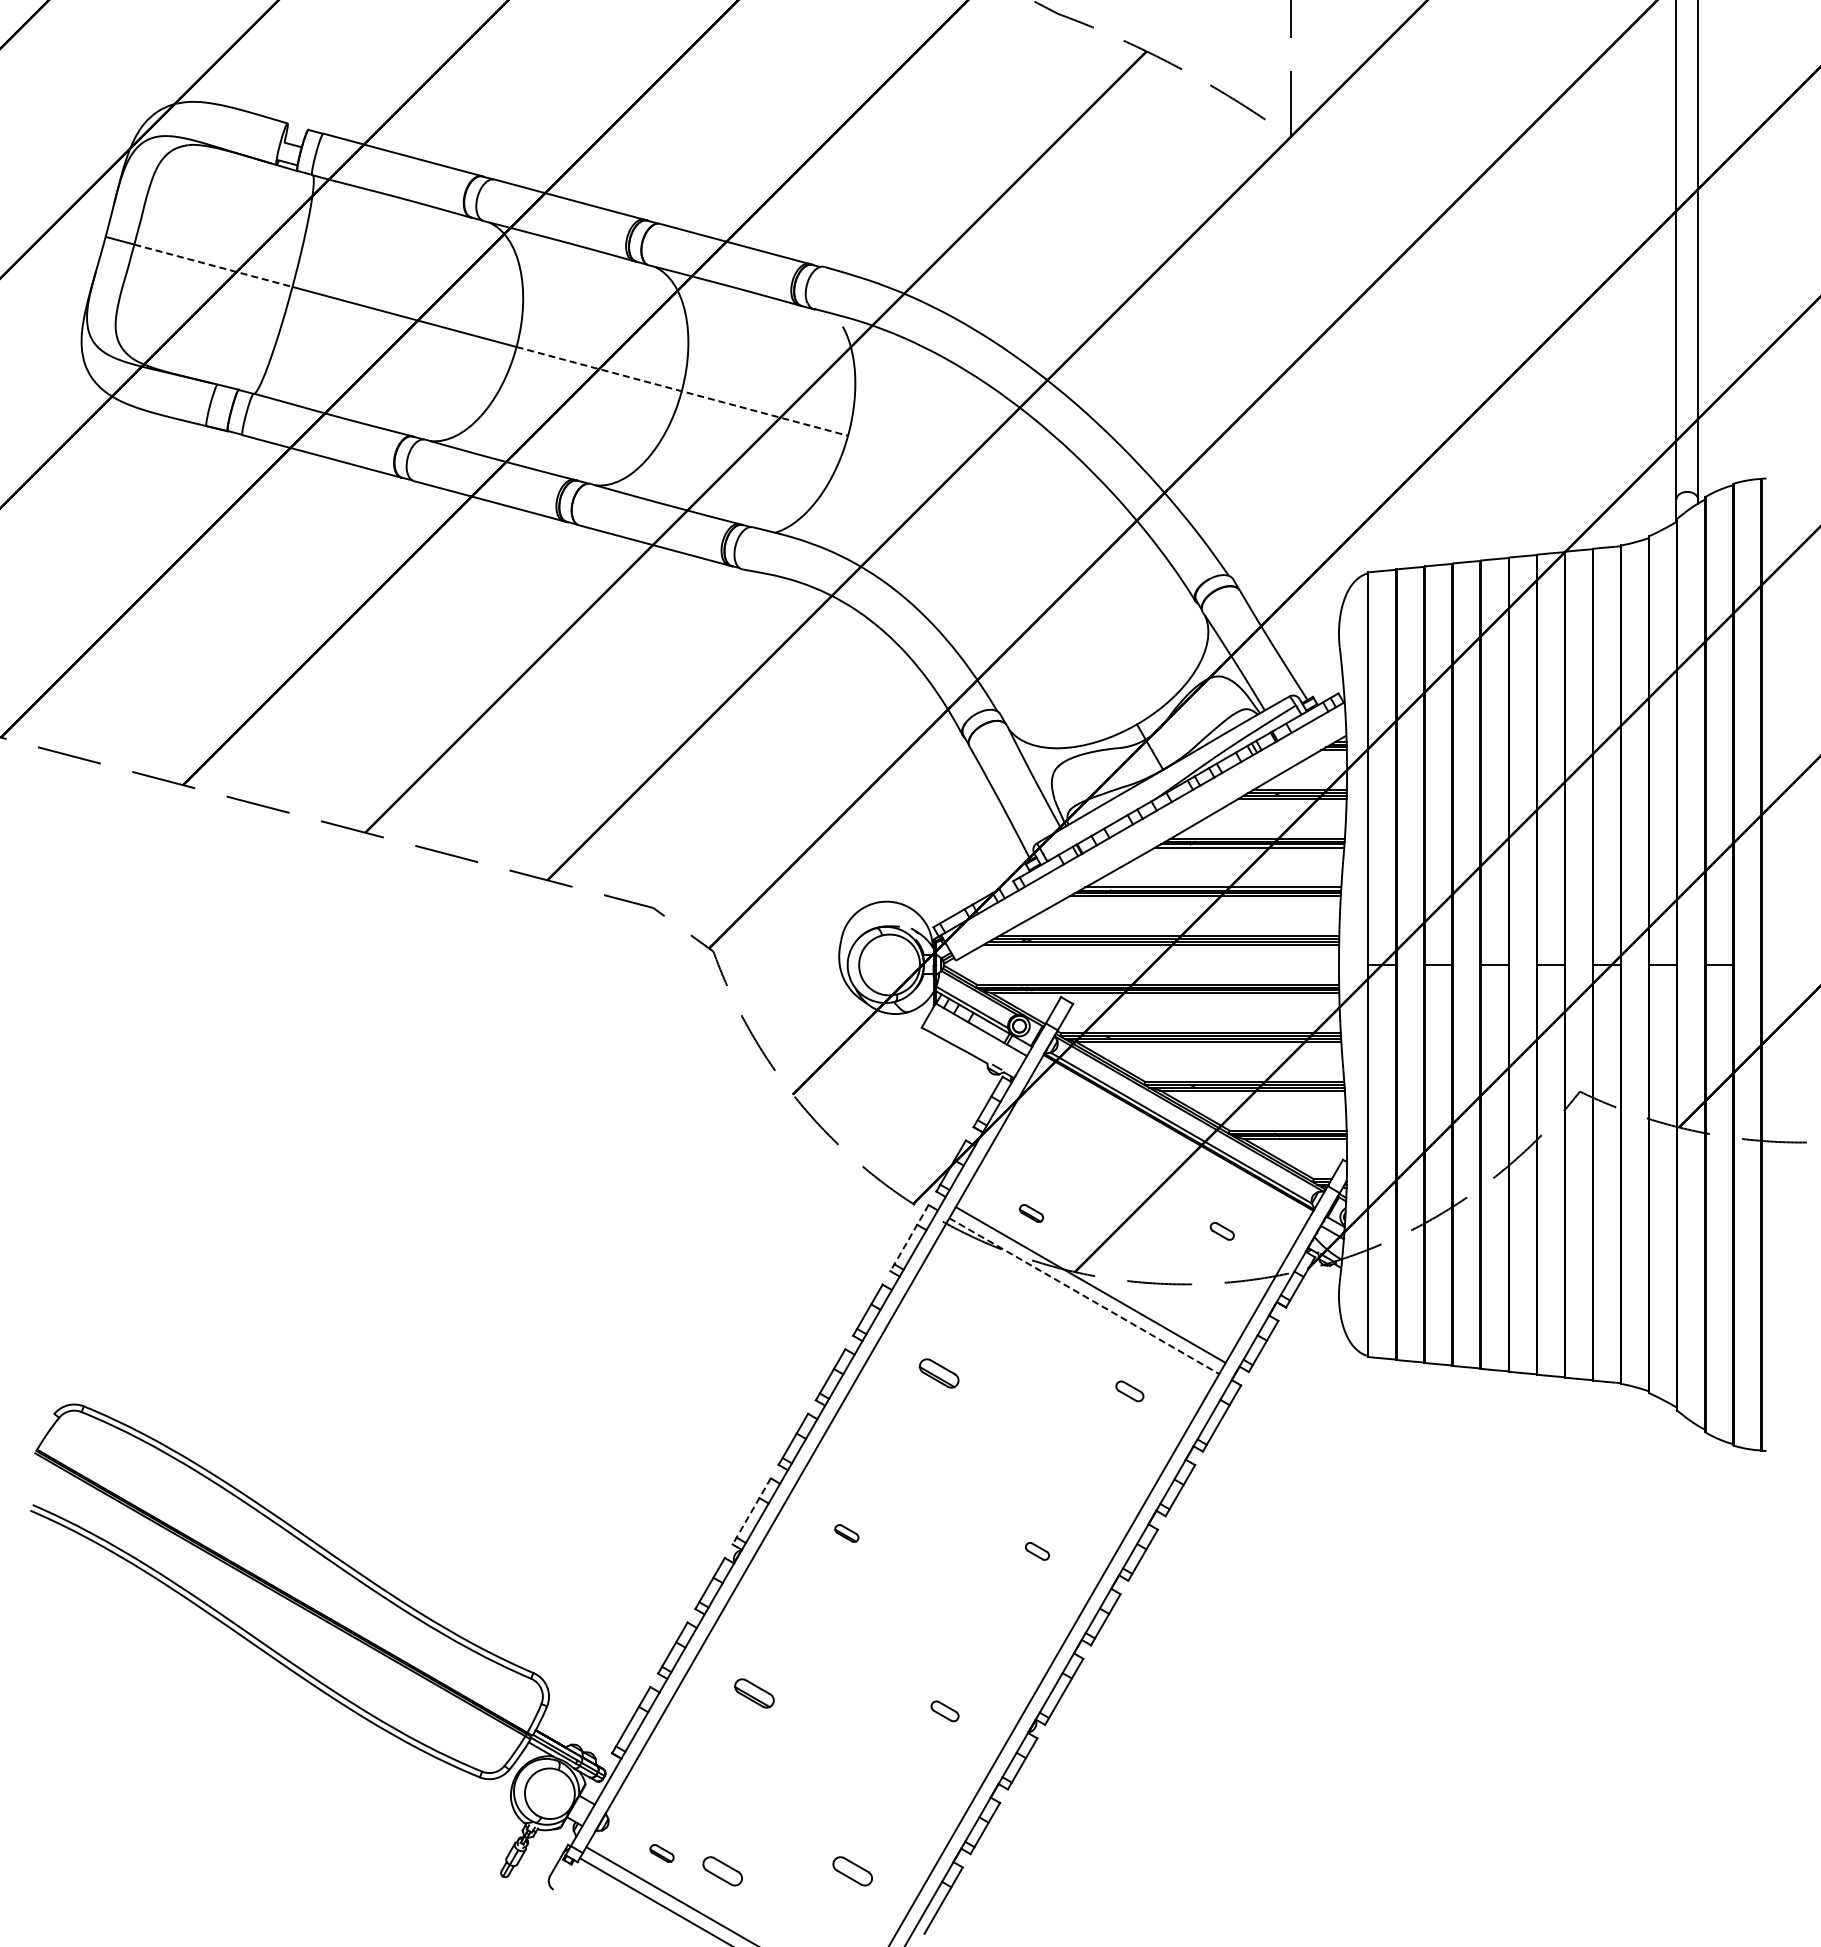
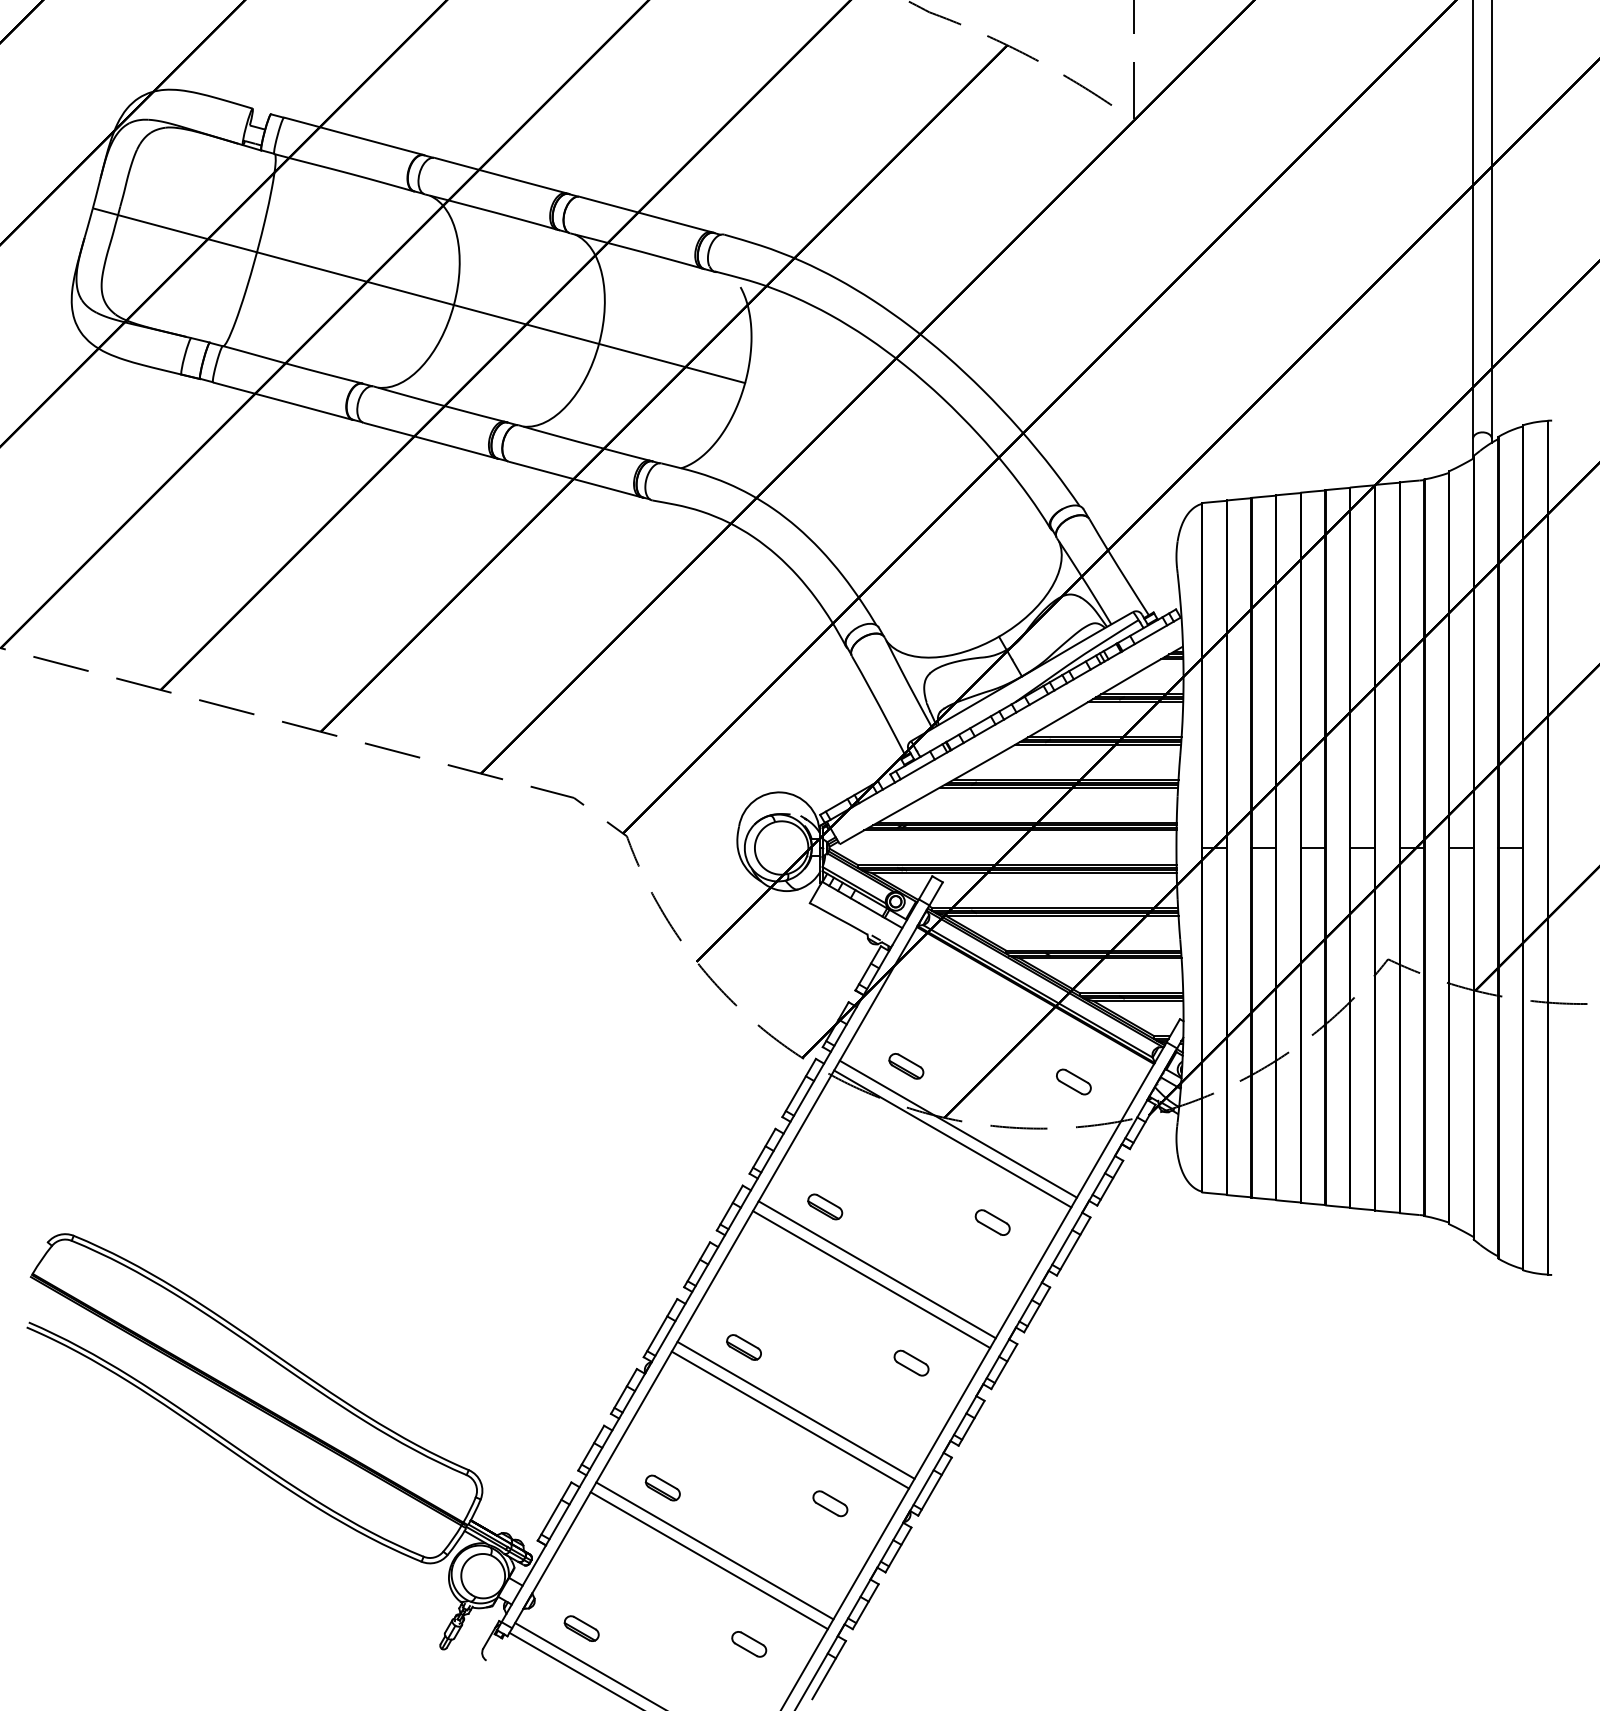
line: (213, 265) -> (187, 233), dashed -> solid
line: (682, 391) -> (599, 344), dashed -> solid
part: (1031, 1213) -> (906, 1066), size x1.67
part: (1222, 1231) -> (1074, 1082), size x1.67
line: (909, 1238) -> (799, 1088), dashed -> solid
line: (1084, 1296) -> (952, 1139), dashed -> solid
part: (1129, 1391) -> (992, 1222), size x1.43
line: (998, 1444) -> (877, 1269), added
line: (991, 1456) -> (871, 1279), added
line: (751, 1511) -> (660, 1328), dashed -> solid
part: (846, 1533) -> (743, 1347), size x1.67
part: (1037, 1551) -> (911, 1363), size x1.67
line: (905, 1604) -> (795, 1409), added
line: (899, 1616) -> (790, 1420), added
part: (944, 1711) -> (829, 1503), size x1.43
line: (813, 1764) -> (714, 1550), added
line: (807, 1776) -> (709, 1561), added
part: (661, 1853) -> (581, 1628), size x1.67
part: (722, 1871) -> (634, 1644), removed

